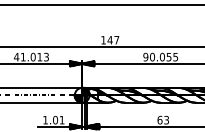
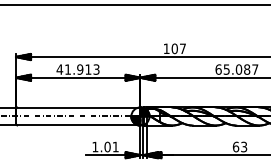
text: (109, 39) -> (174, 48), 147 -> 107
text: (33, 57) -> (80, 69), 41.013 -> 41.913
text: (160, 57) -> (236, 69), 90.055 -> 65.087

